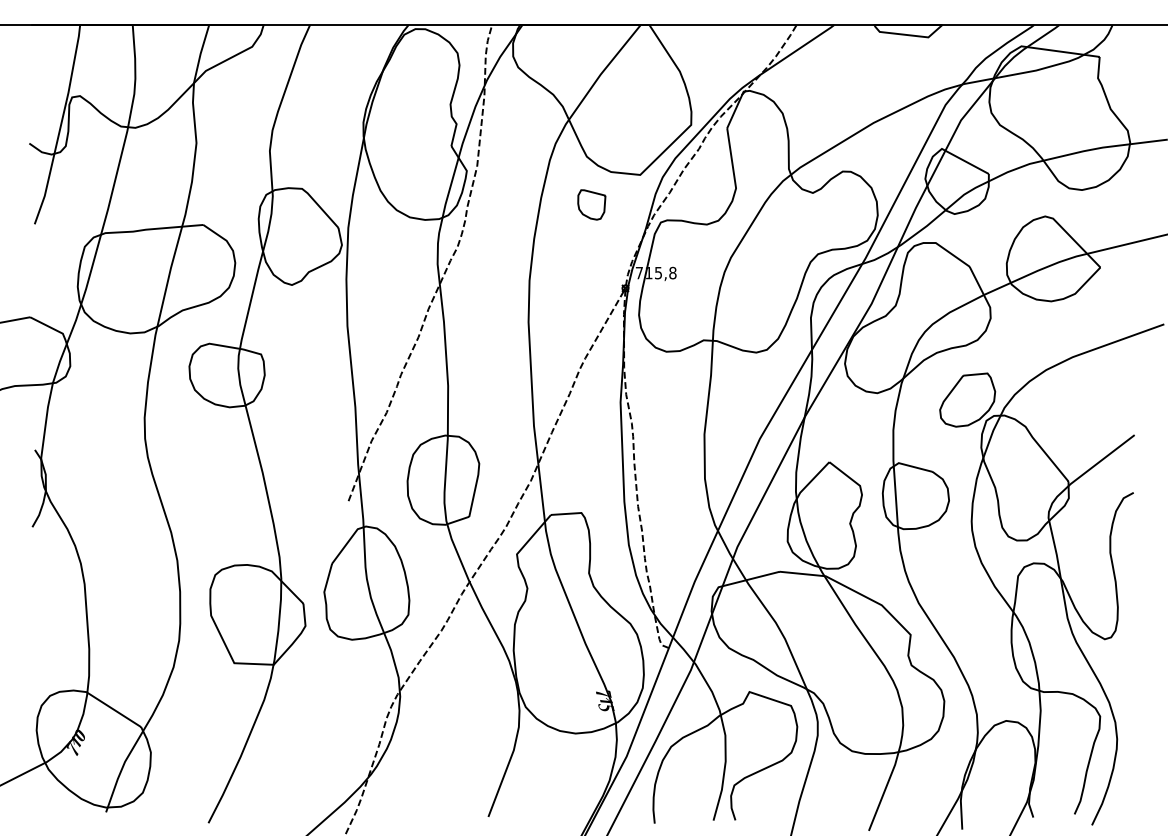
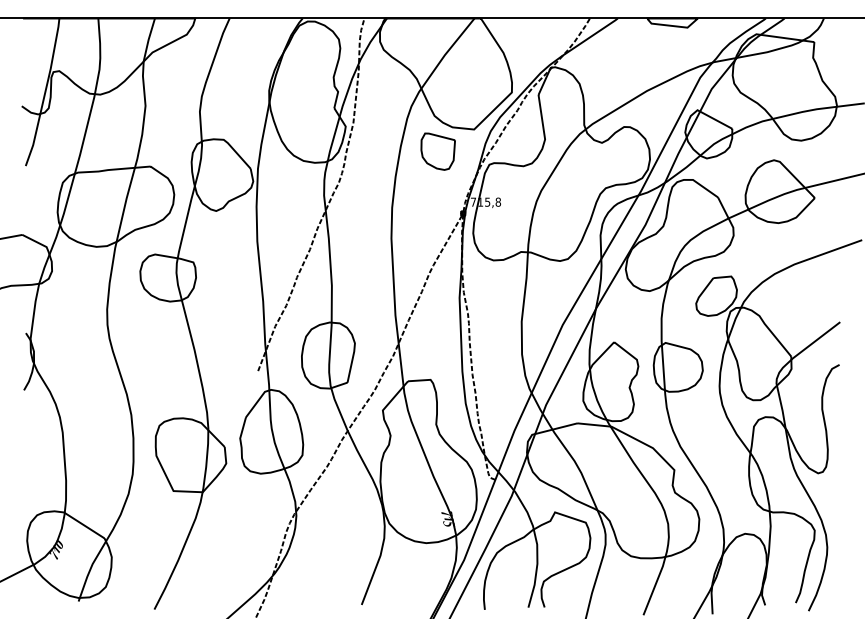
part: (591, 204) -> (438, 151), size x1.67

